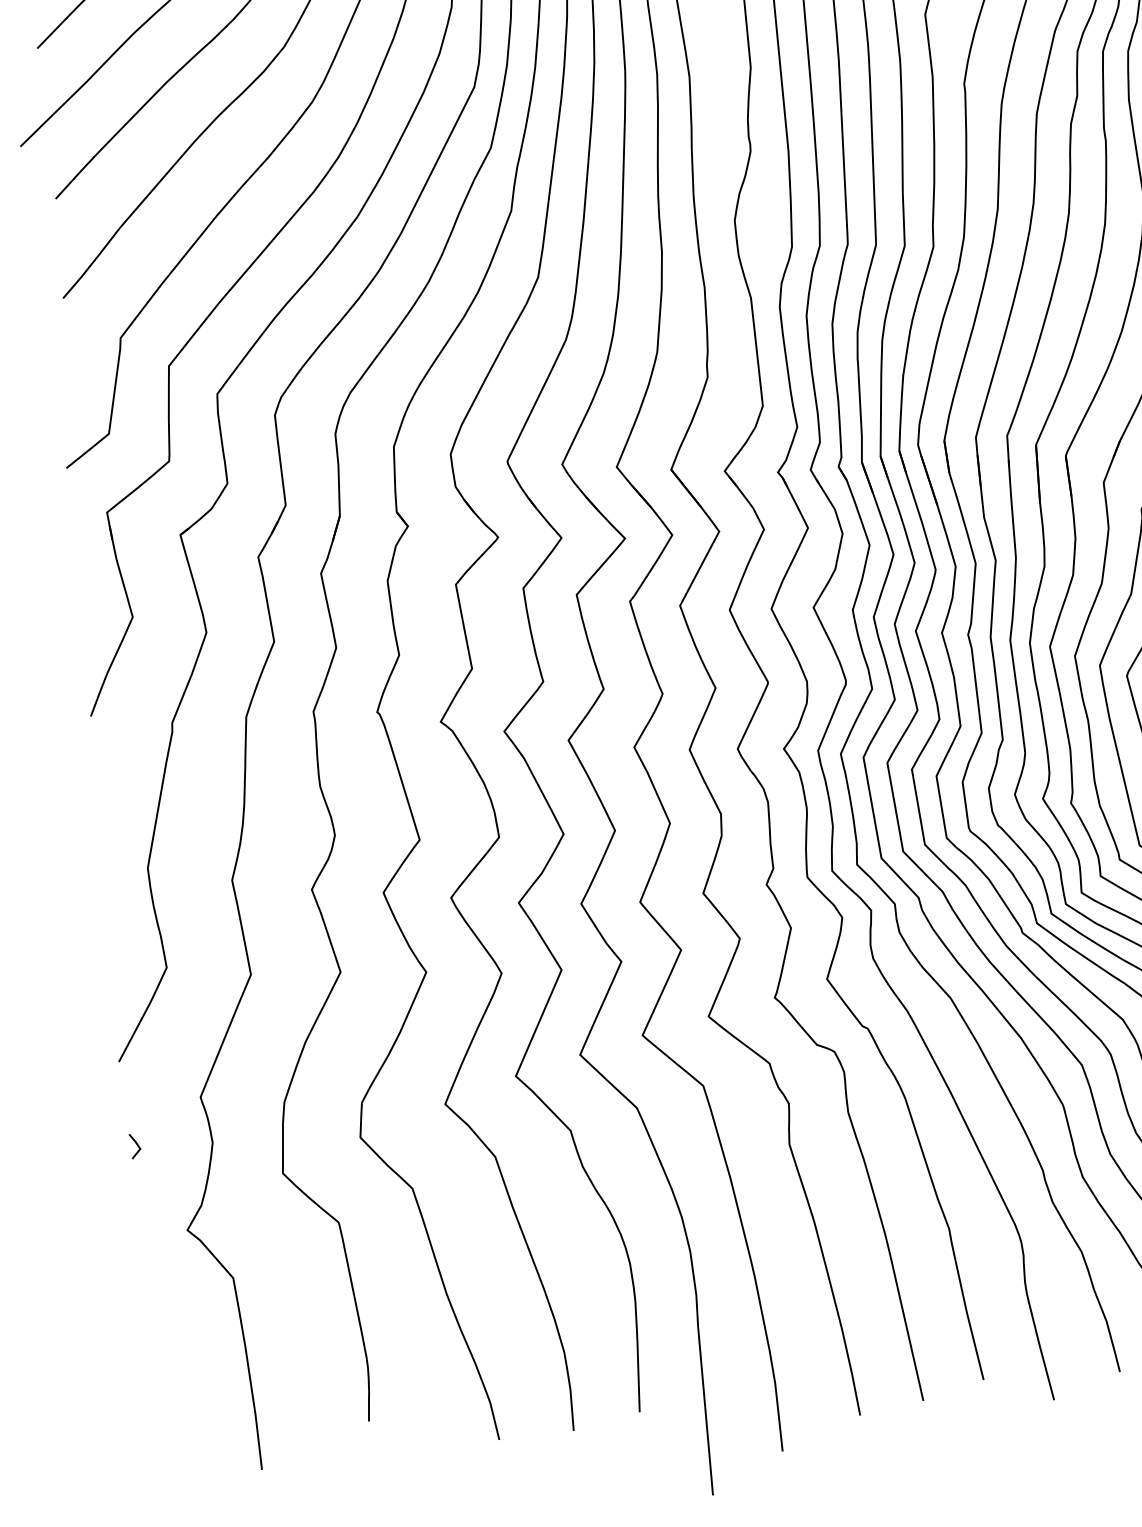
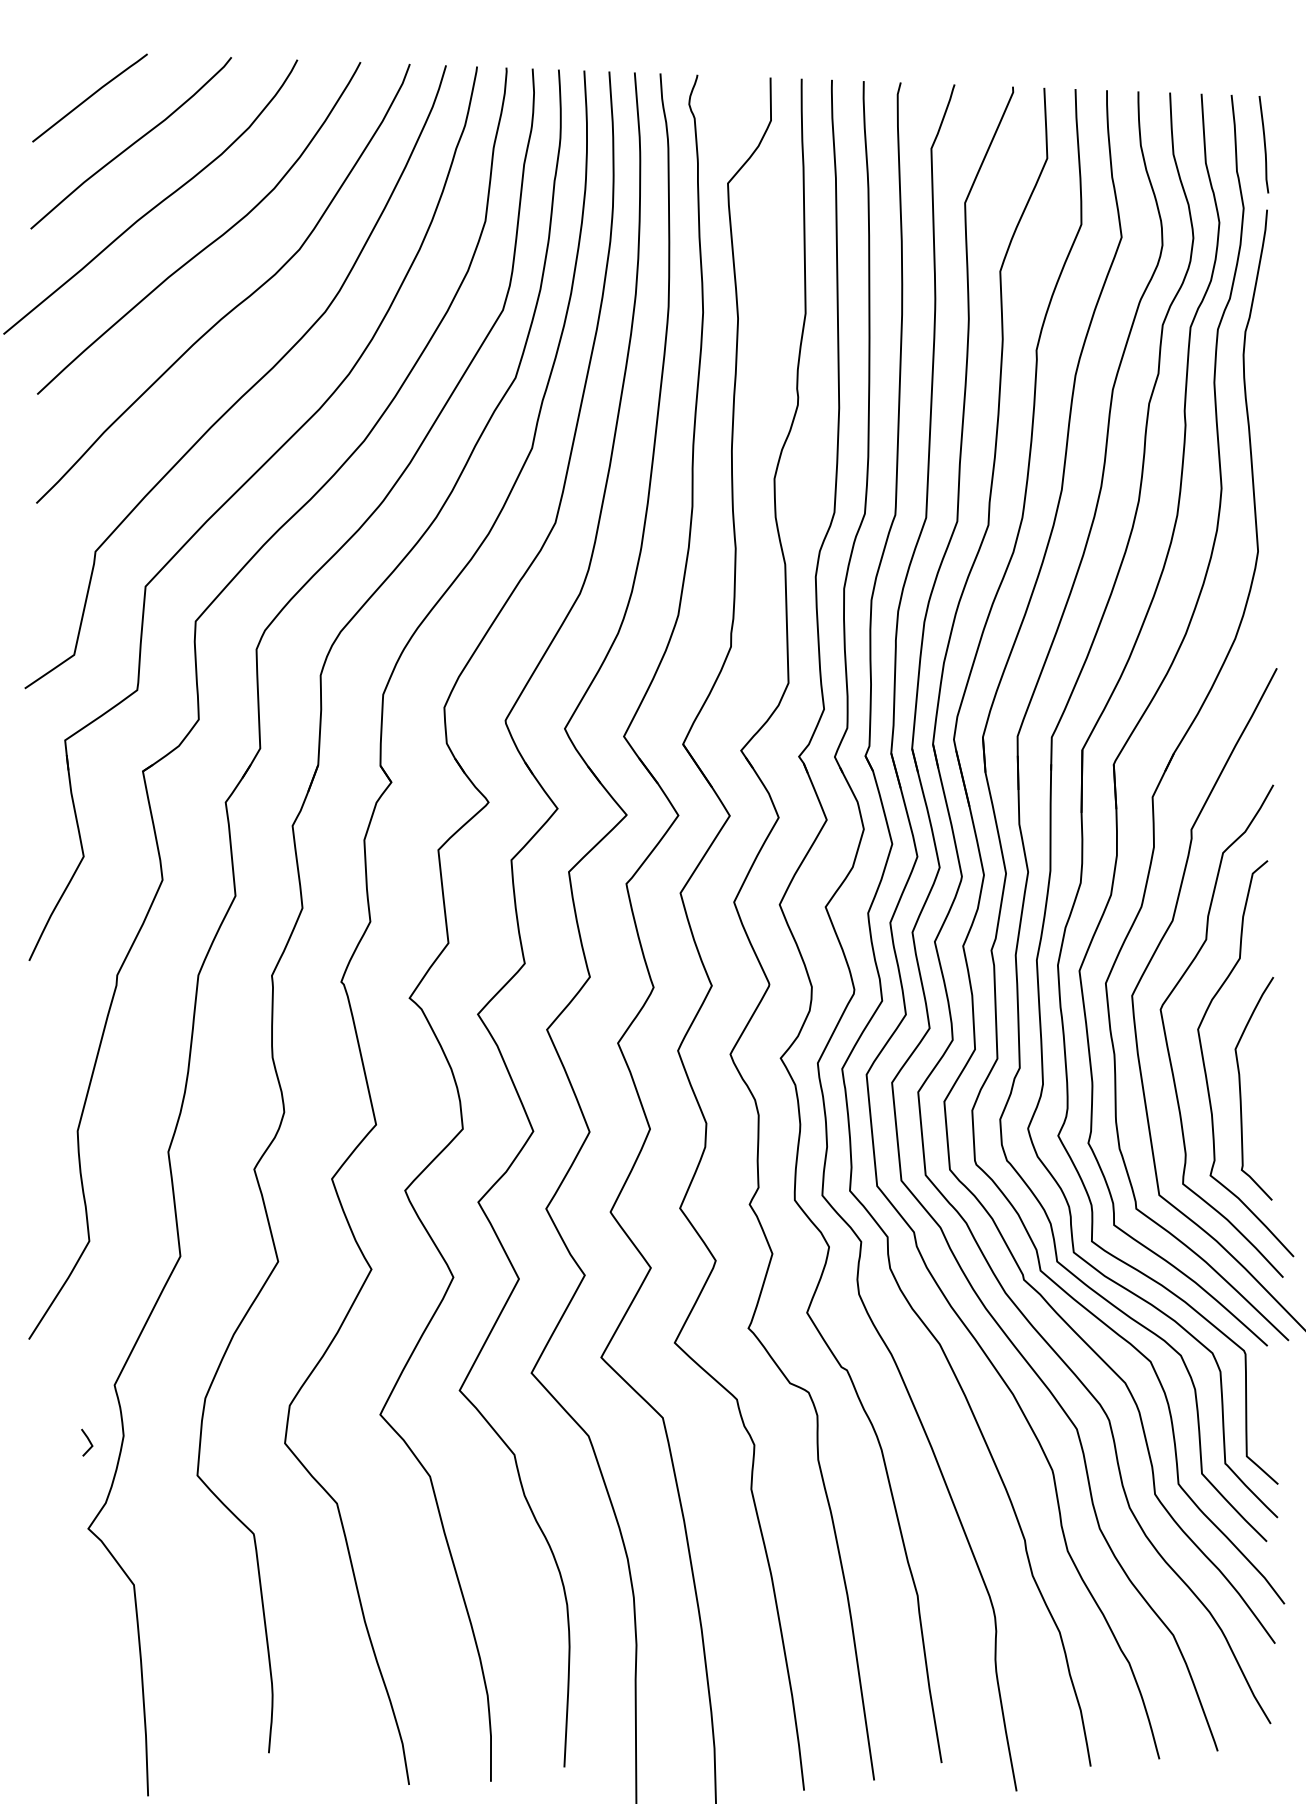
line: (136, 1145) -> (88, 1441), moved

